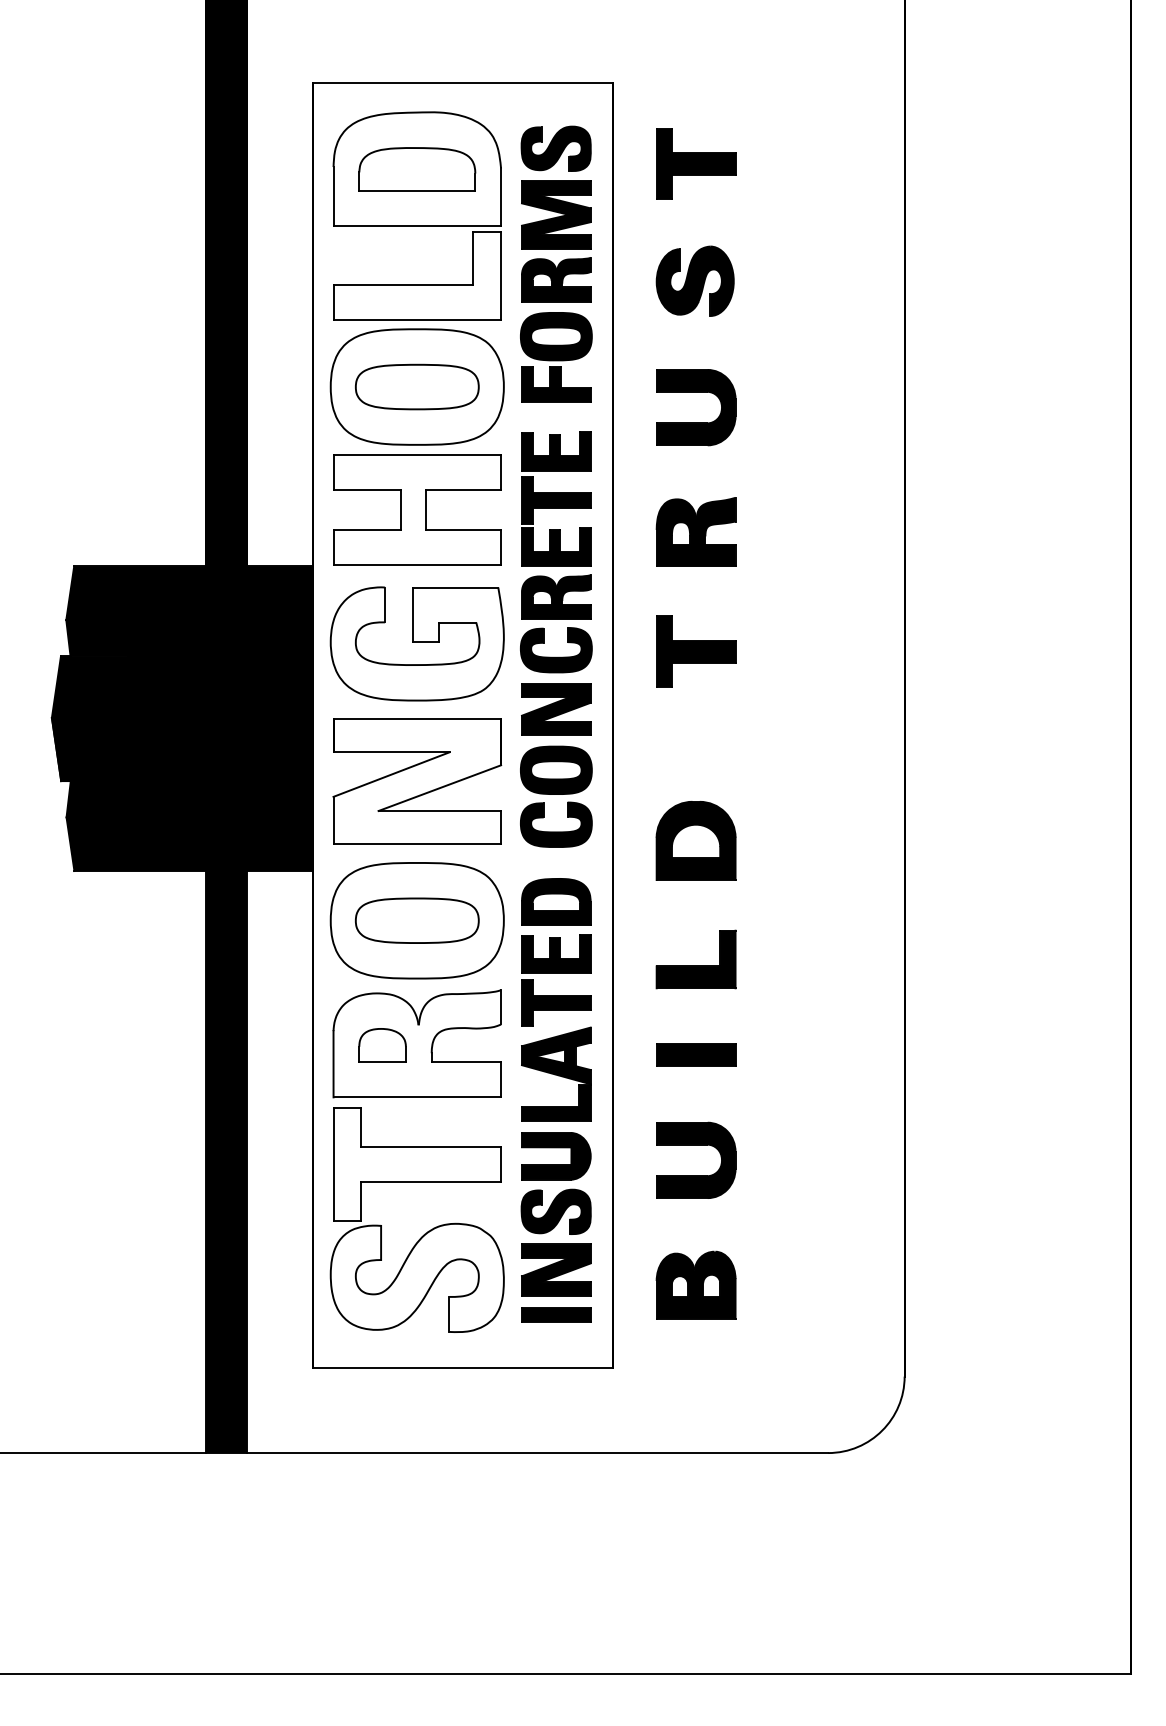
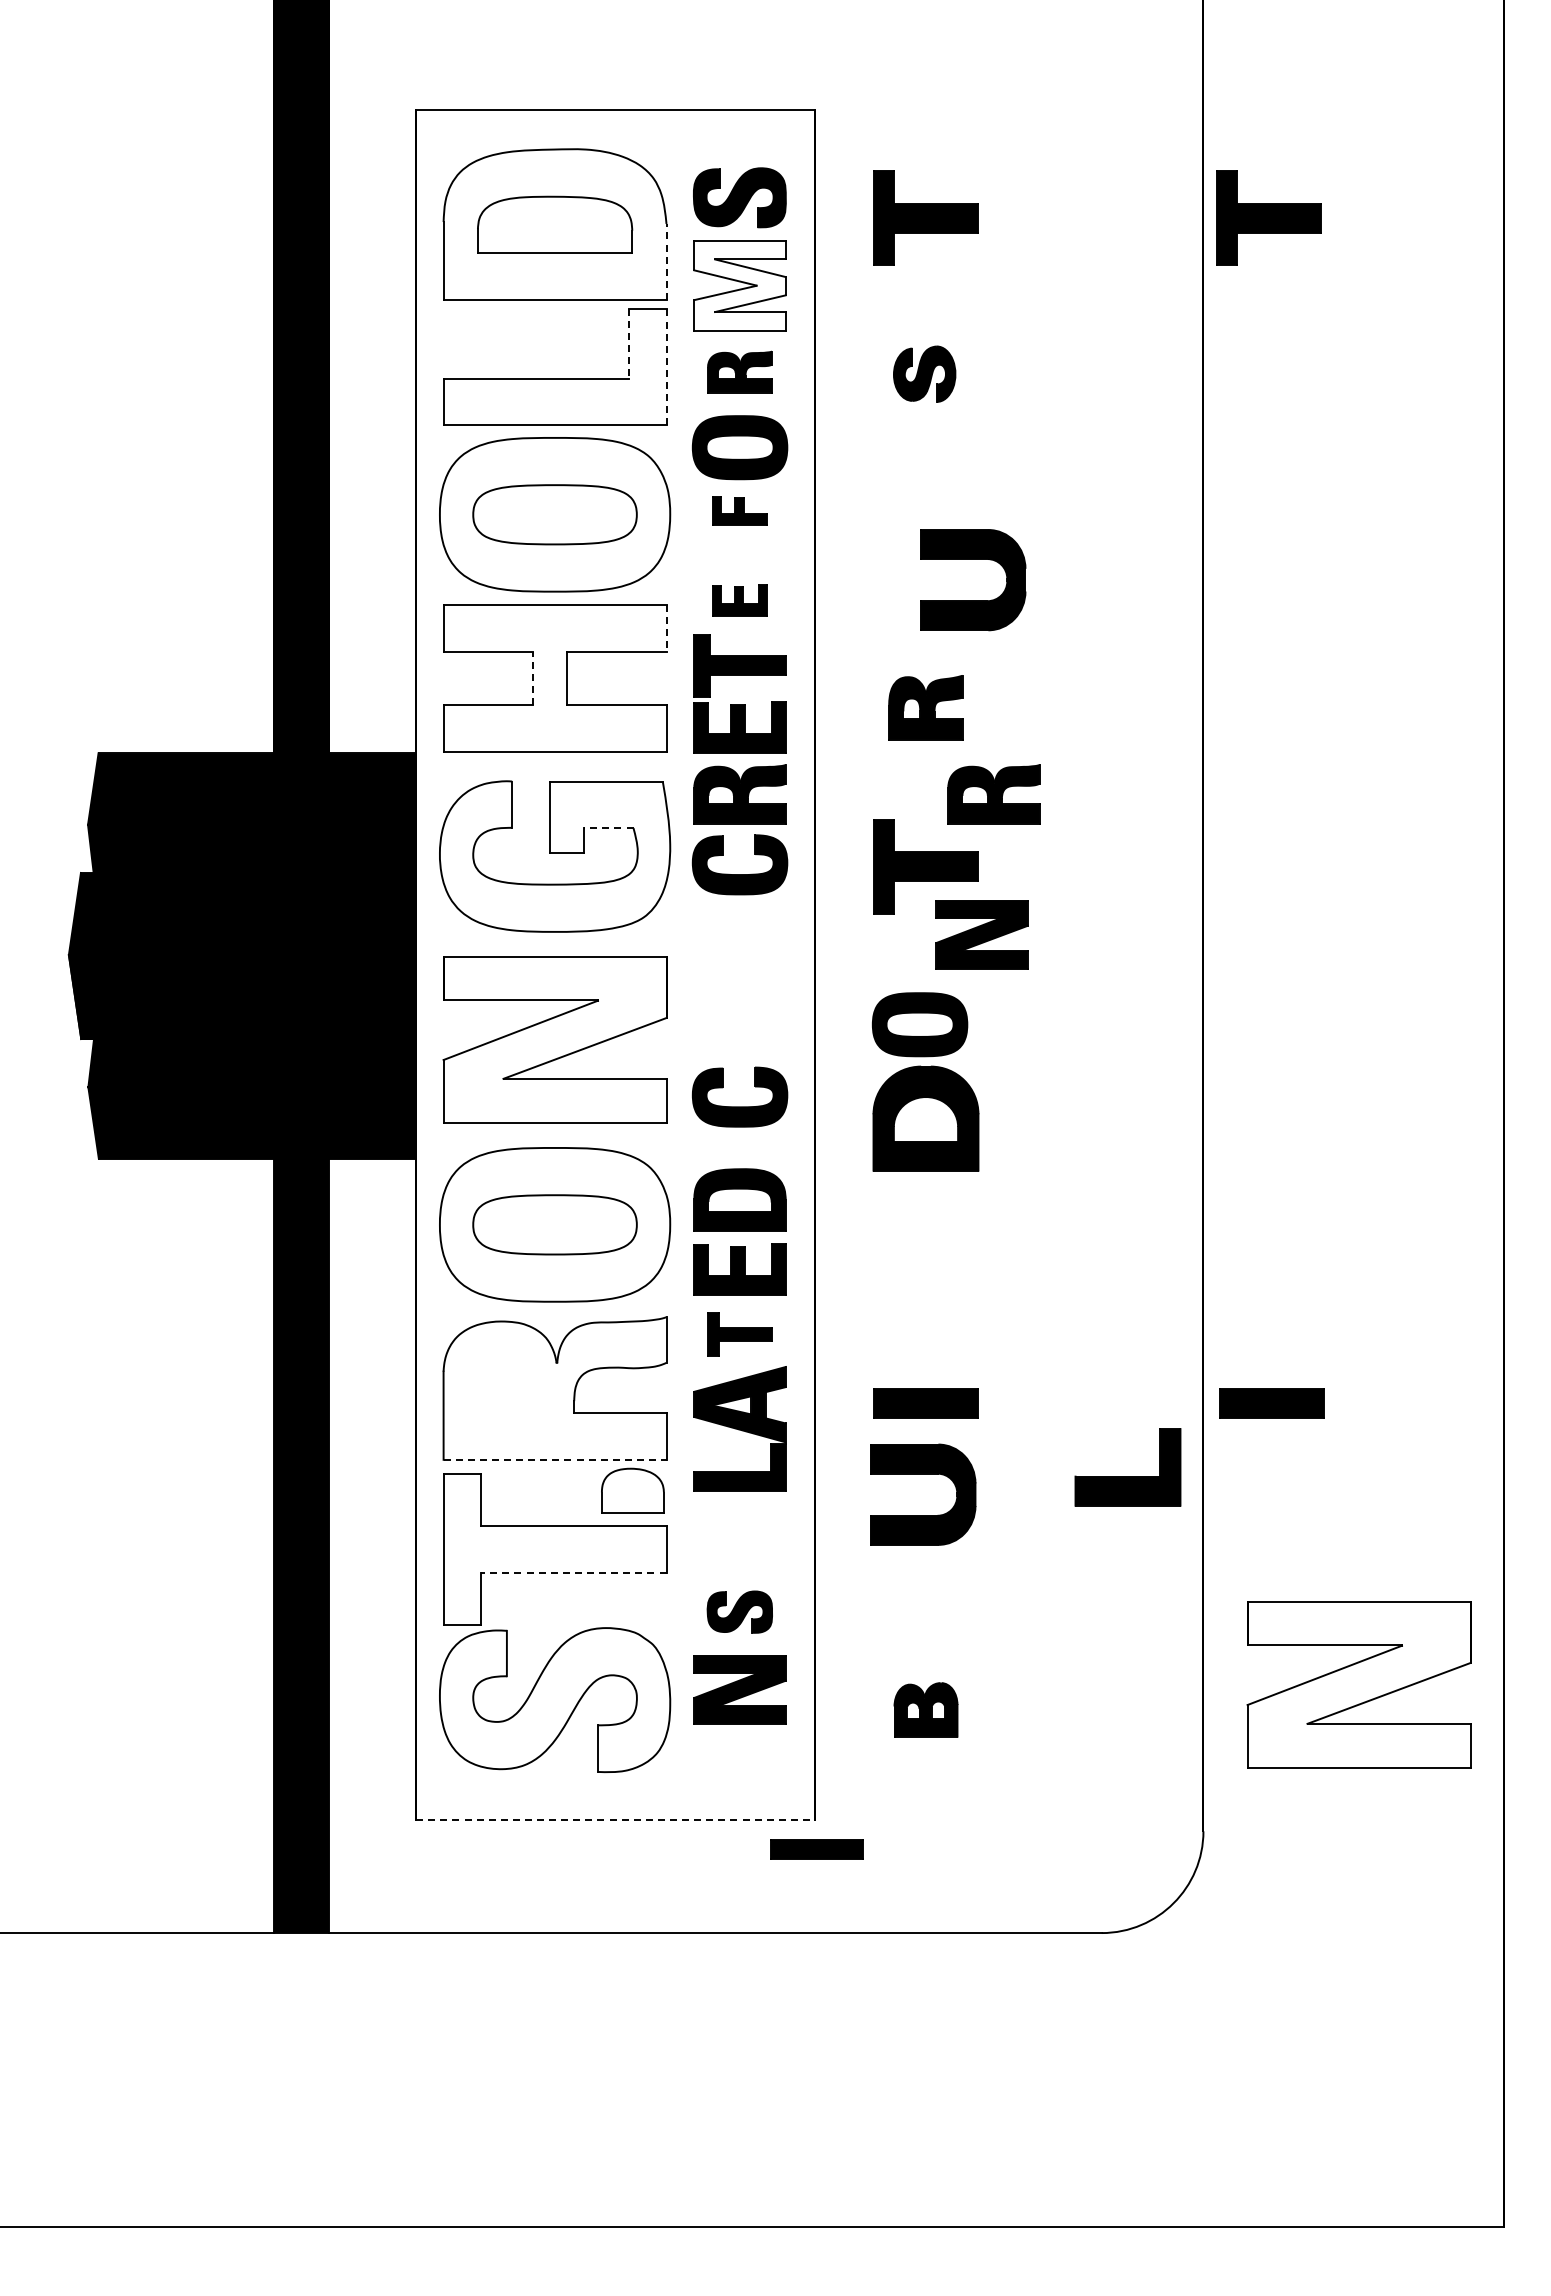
part: (953, 163) -> (1268, 217), added
line: (501, 196) -> (666, 261), solid -> dashed
fill: (555, 214) -> (739, 285), removed
line: (473, 258) -> (629, 343), solid -> dashed
line: (501, 275) -> (666, 366), solid -> dashed
part: (555, 279) -> (739, 371), size x0.7
part: (694, 281) -> (924, 374), size x0.6
part: (555, 383) -> (739, 510), size x0.6
part: (696, 422) -> (973, 600), moved
part: (555, 451) -> (739, 600), size x0.6
line: (501, 473) -> (666, 629), solid -> dashed
line: (400, 510) -> (532, 678), solid -> dashed
part: (695, 531) -> (925, 707), size x0.7
part: (746, 597) -> (993, 794), added
line: (457, 622) -> (608, 828), solid -> dashed
part: (555, 709) -> (981, 934), moved
part: (555, 770) -> (919, 1024), moved
part: (695, 966) -> (1127, 1476), moved
part: (555, 1003) -> (739, 1334), size x0.7
part: (382, 1045) -> (632, 1490), moved
part: (955, 1055) -> (1271, 1403), added
line: (417, 1097) -> (555, 1459), solid -> dashed
part: (696, 1145) -> (923, 1474), moved
part: (555, 1148) -> (739, 1527), removed
line: (431, 1182) -> (573, 1572), solid -> dashed
part: (555, 1211) -> (739, 1611), size x0.7
part: (1021, 1266) -> (1358, 1684), added
part: (695, 1285) -> (925, 1709), size x0.6
part: (555, 1315) -> (816, 1849), moved
line: (462, 1367) -> (615, 1819), solid -> dashed

